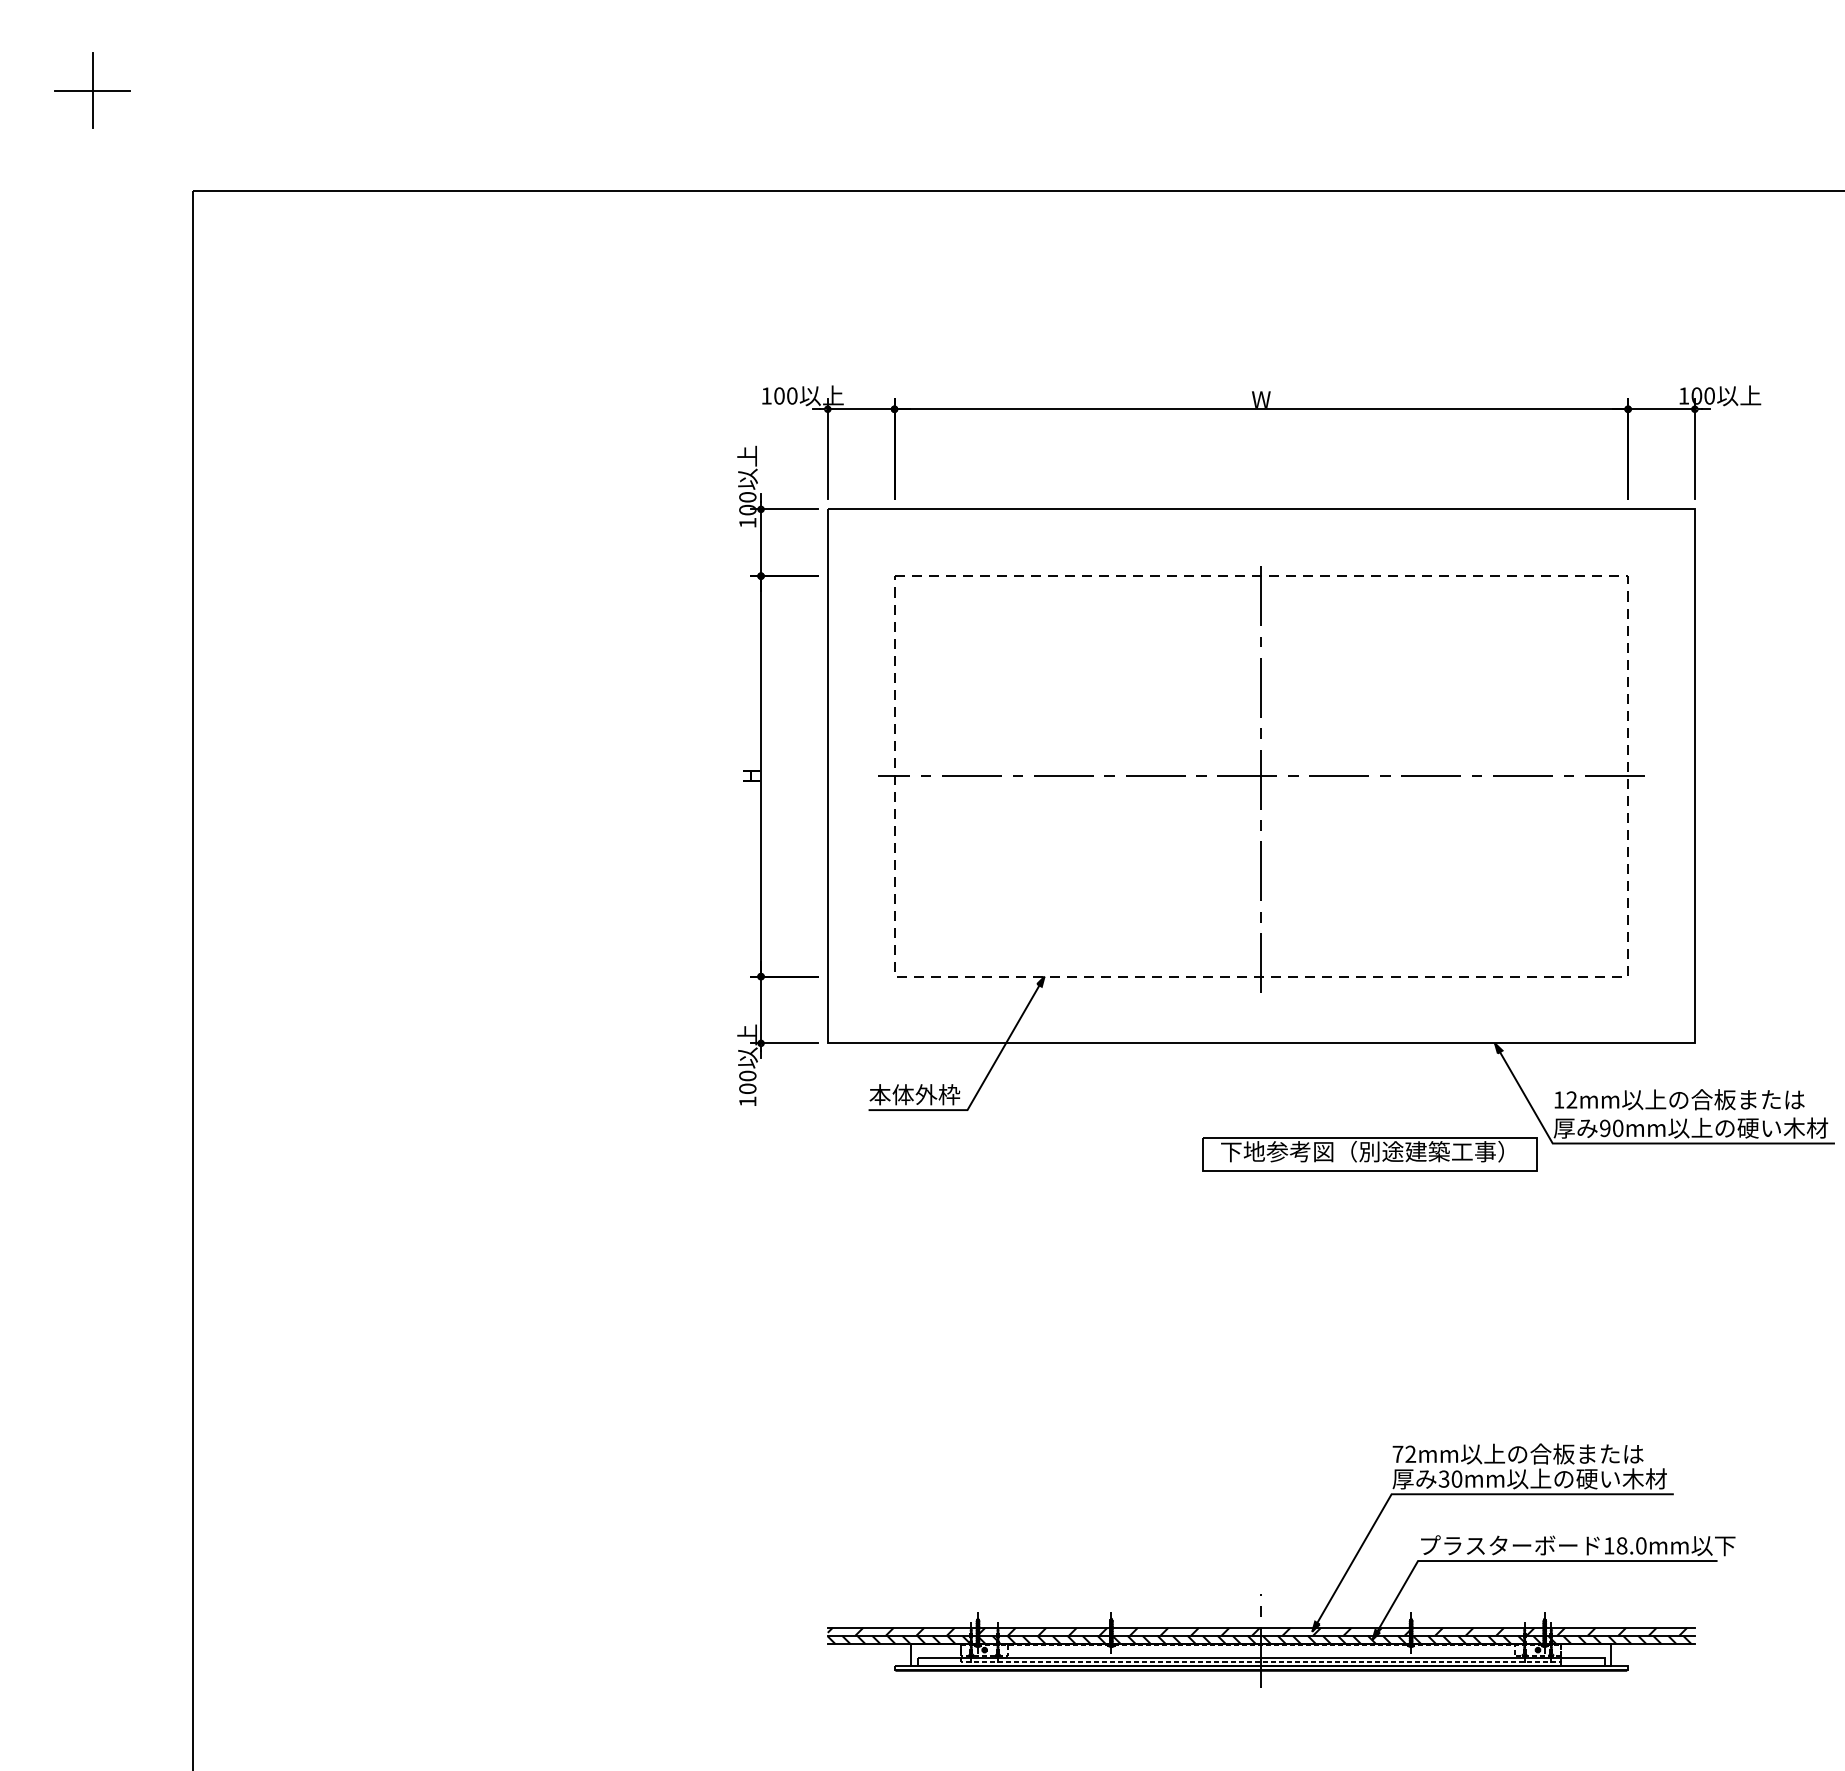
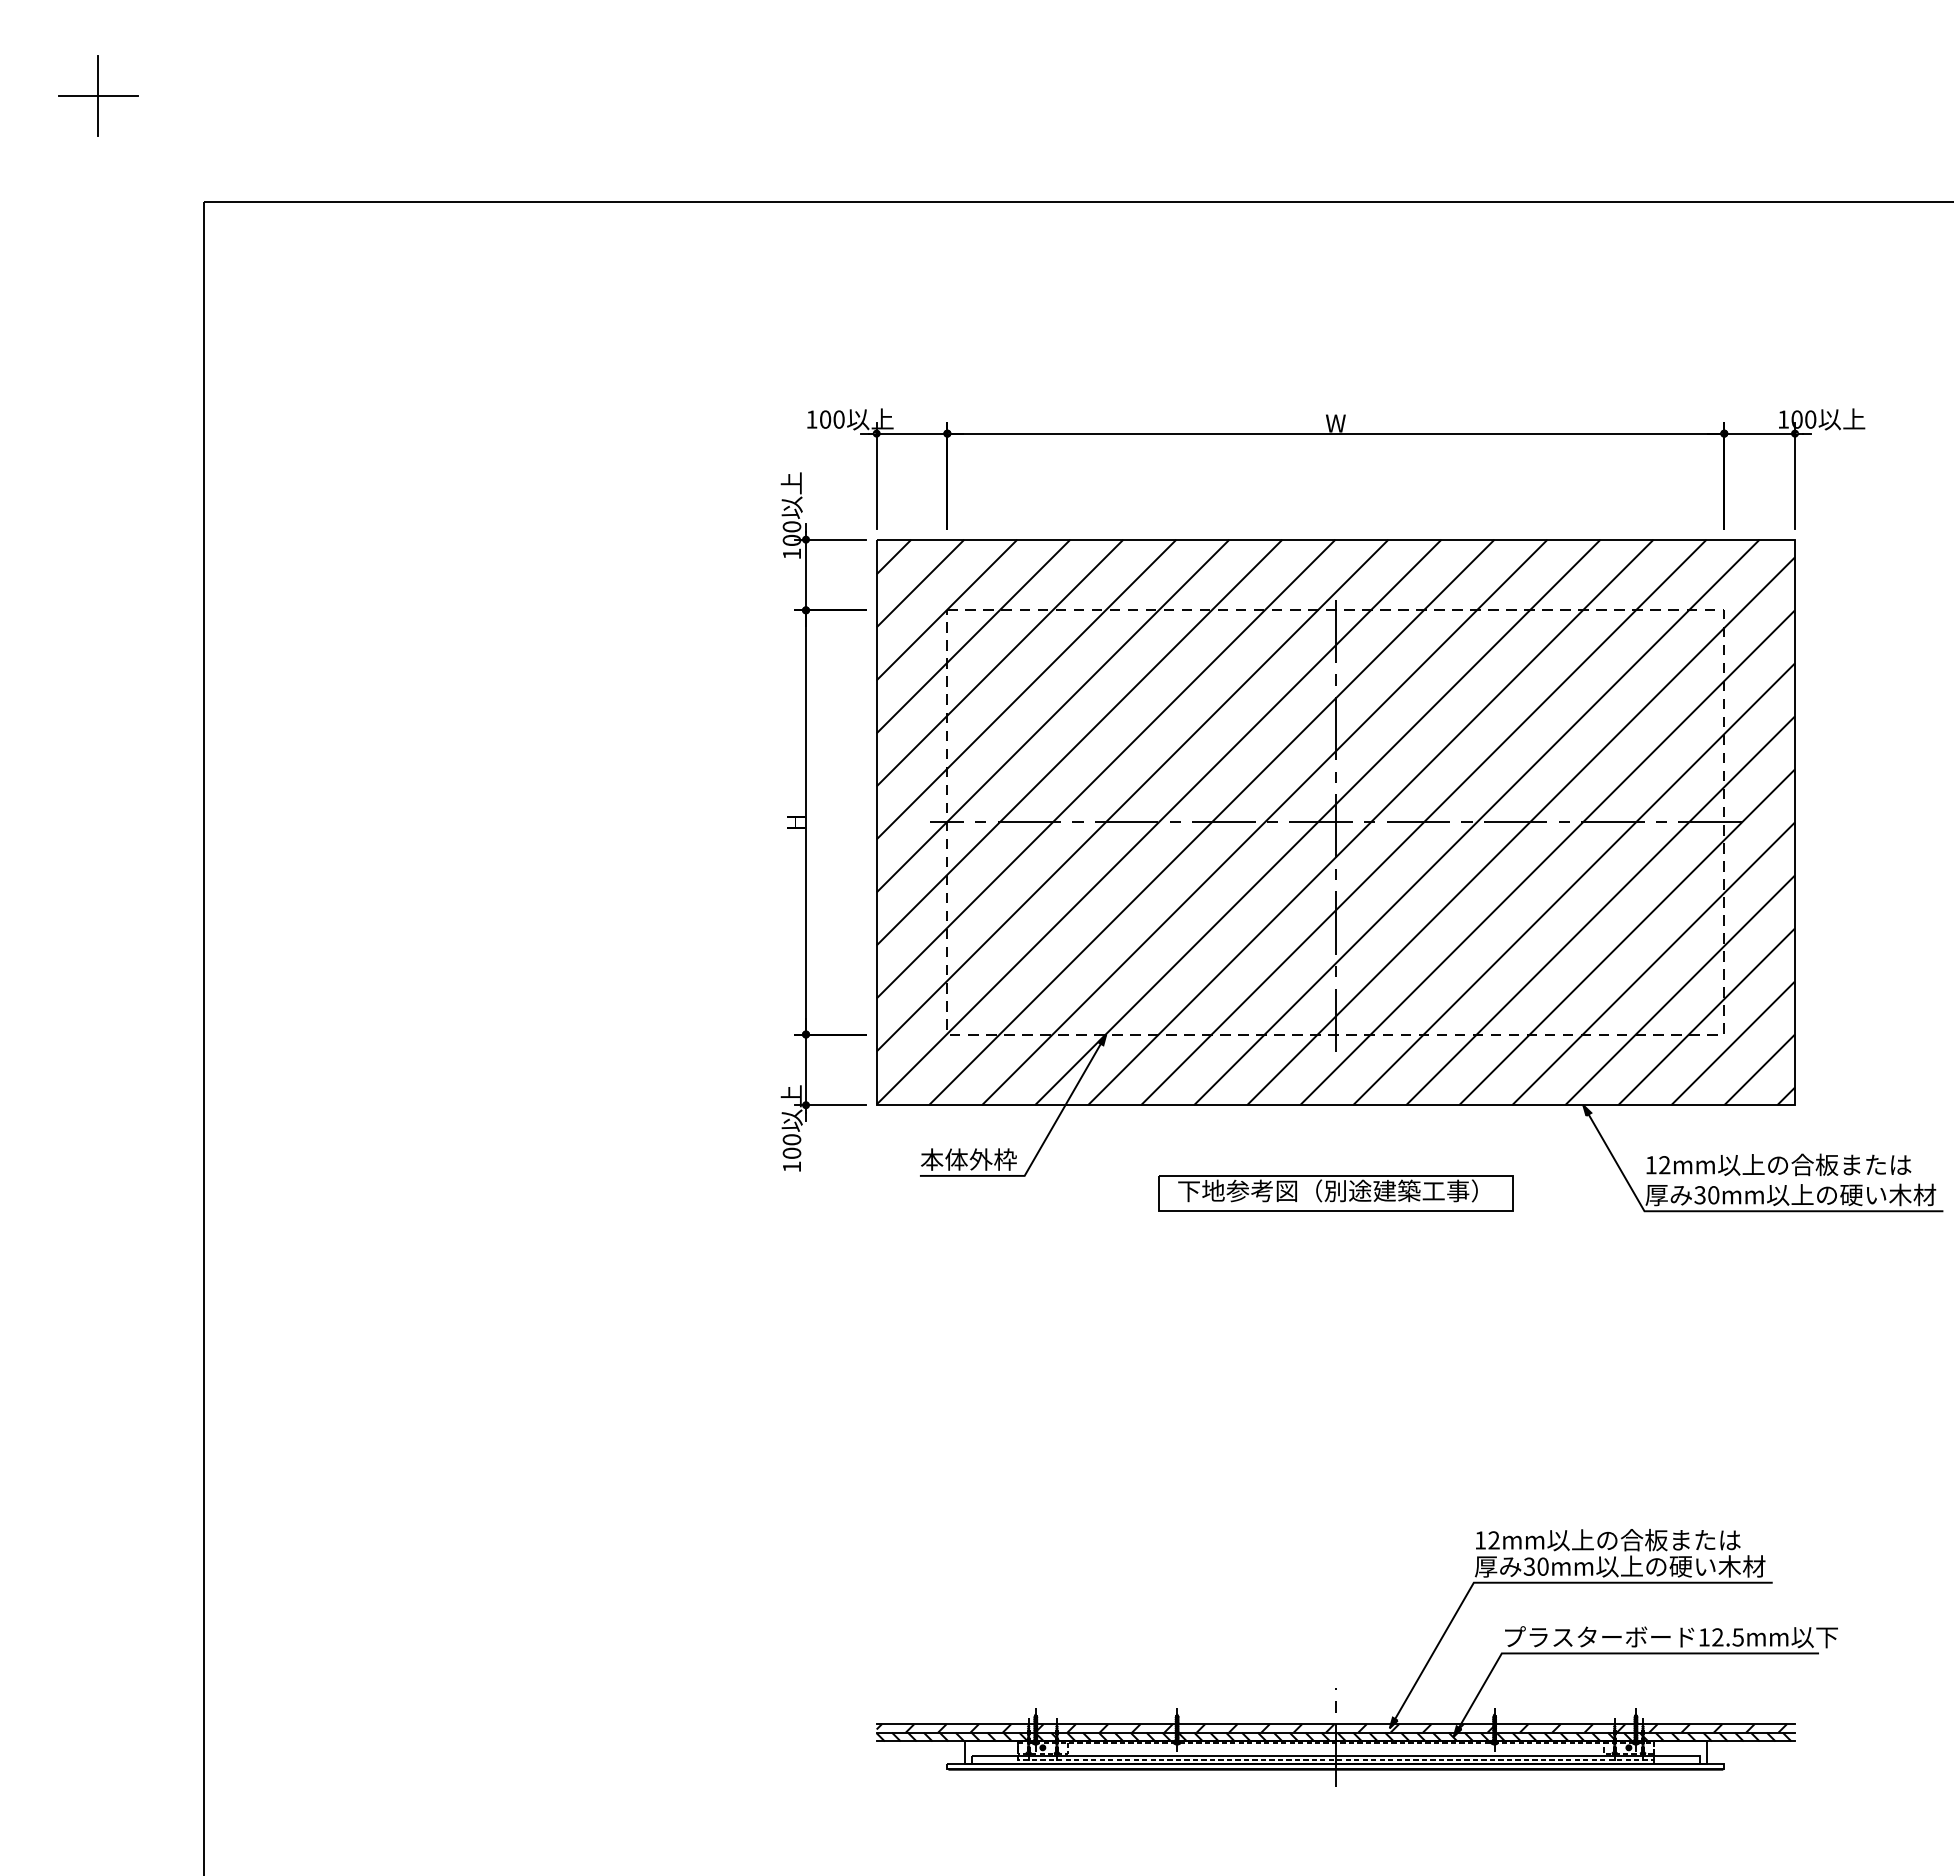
hatch: (1260, 776) -> (1335, 822), added
text: (1604, 1128) -> (1699, 1195), 90mm -> 30mm
part: (1369, 1154) -> (1335, 1193), moved
text: (1397, 1454) -> (1480, 1540), 72mm -> 12mm
text: (1631, 1545) -> (1727, 1637), 18.0mm -> 12.5mm

